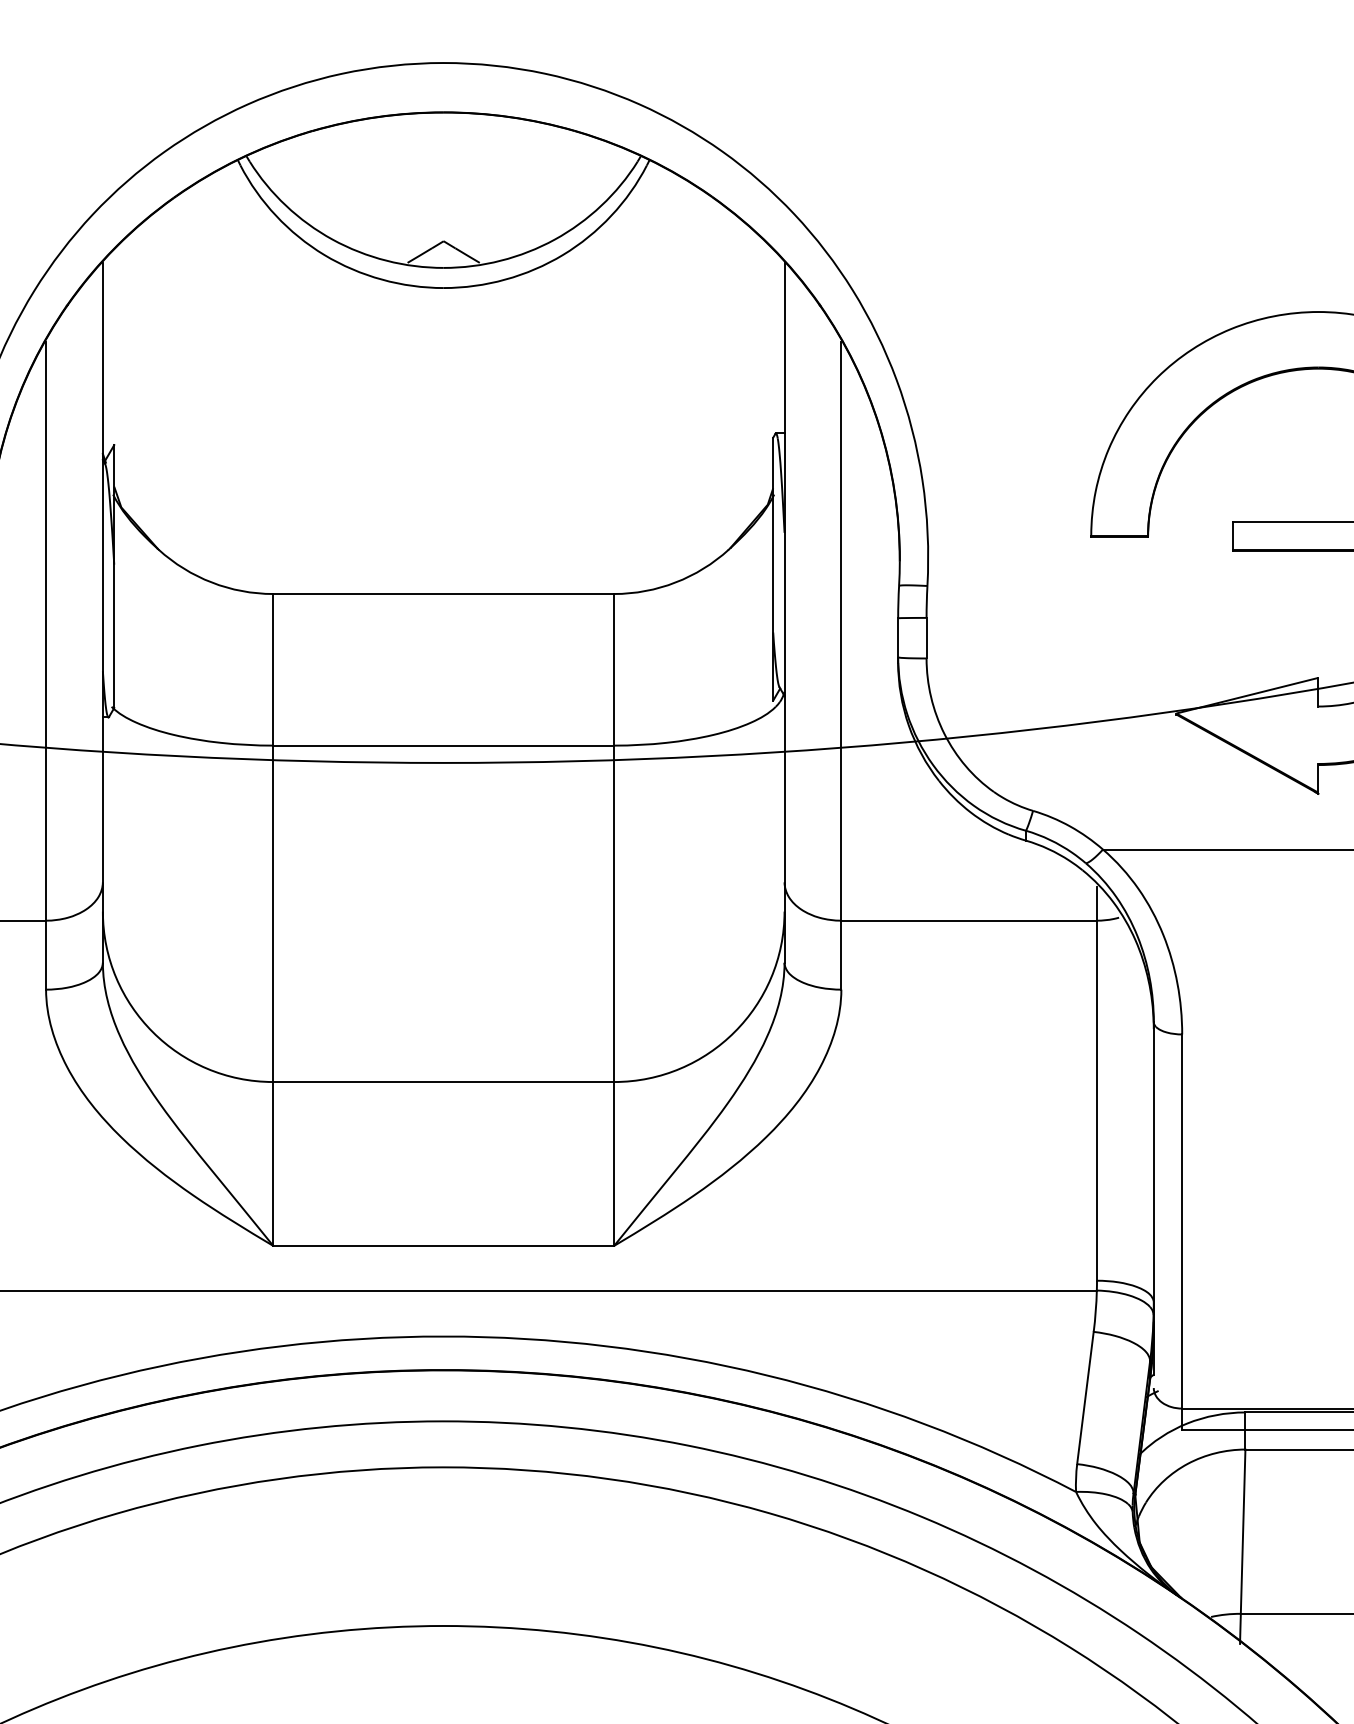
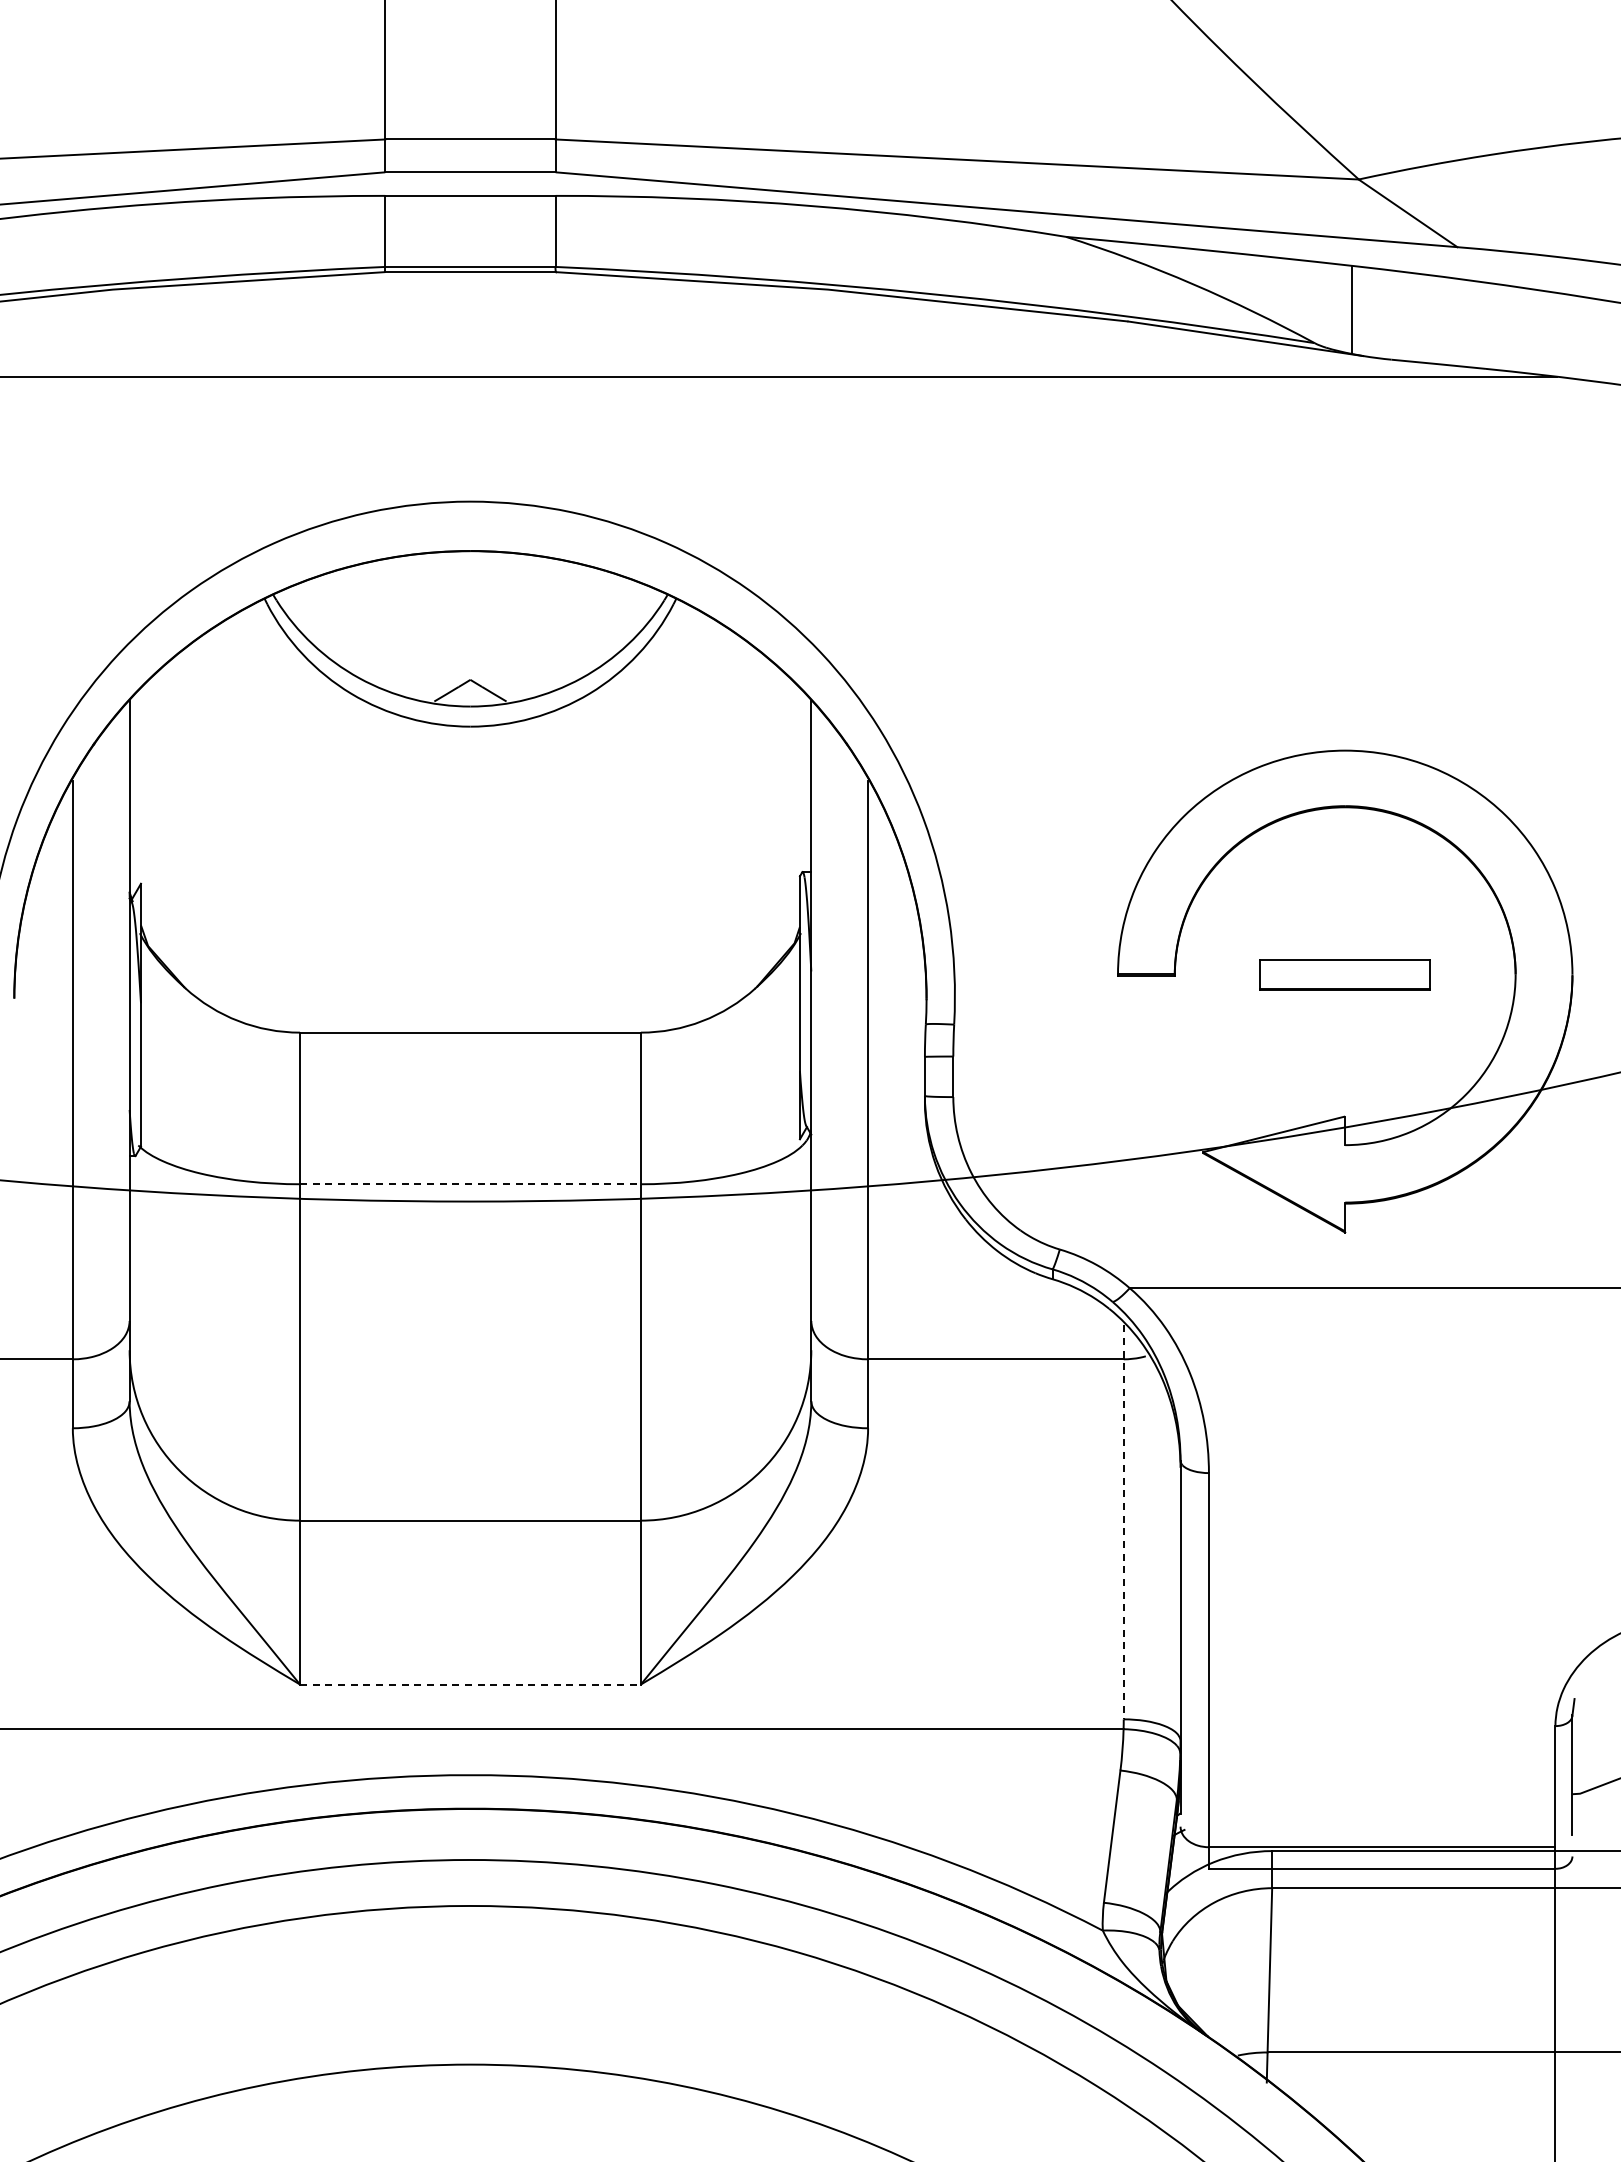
line: (443, 745) -> (470, 1184), solid -> dashed
line: (1096, 1083) -> (1123, 1522), solid -> dashed
line: (443, 1245) -> (470, 1684), solid -> dashed

